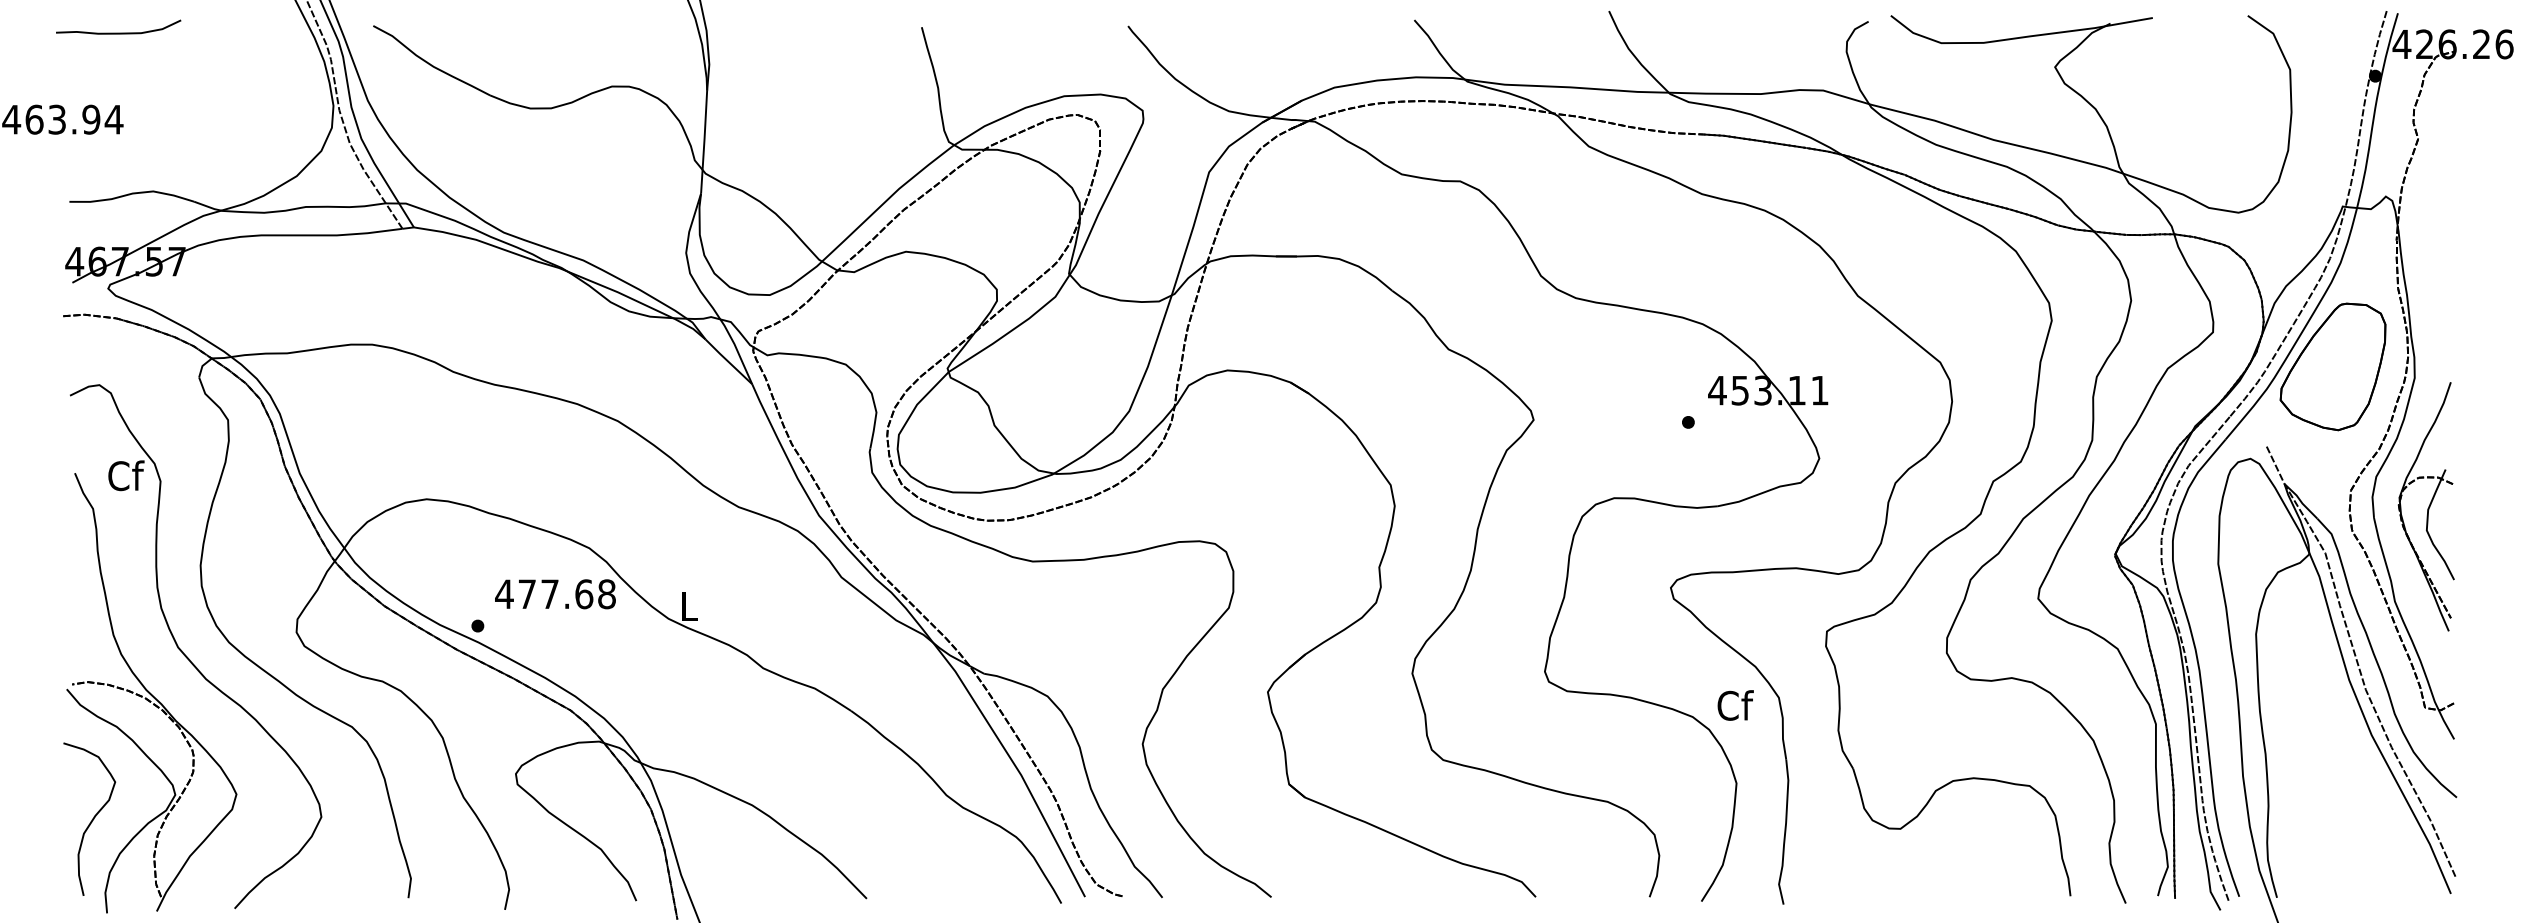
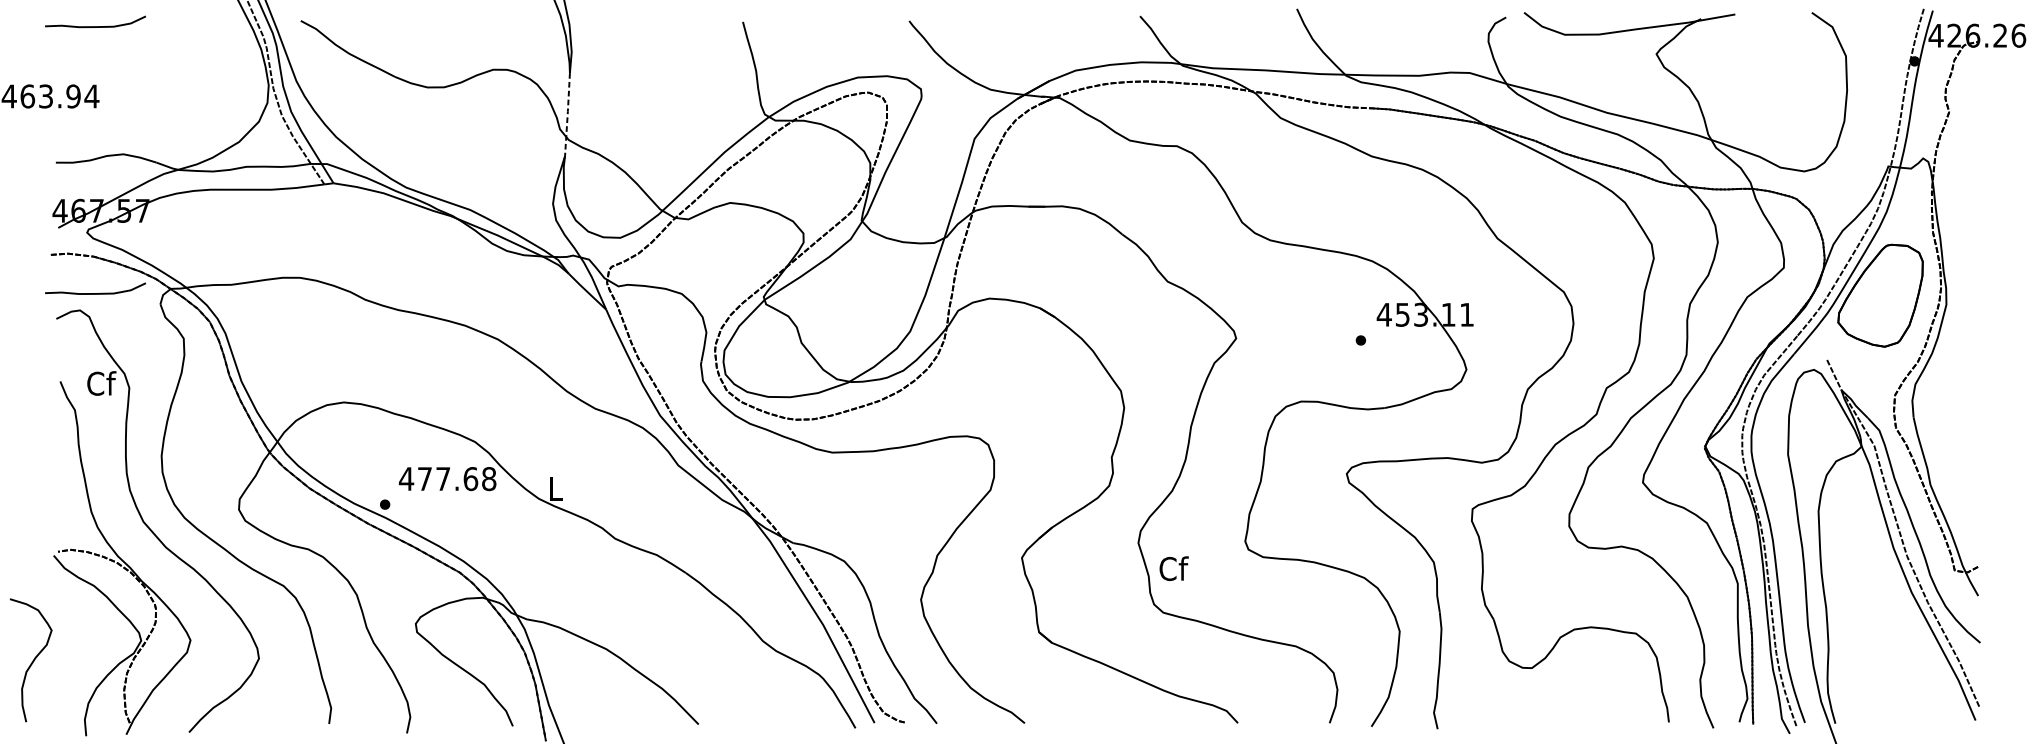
line: (704, 142) -> (567, 114), solid -> dashed
curve: (118, 363) -> (95, 293), added
part: (2425, 506) -> (1955, 408), removed
text: (1735, 705) -> (1173, 568), moved
curve: (91, 820) -> (32, 661), moved

